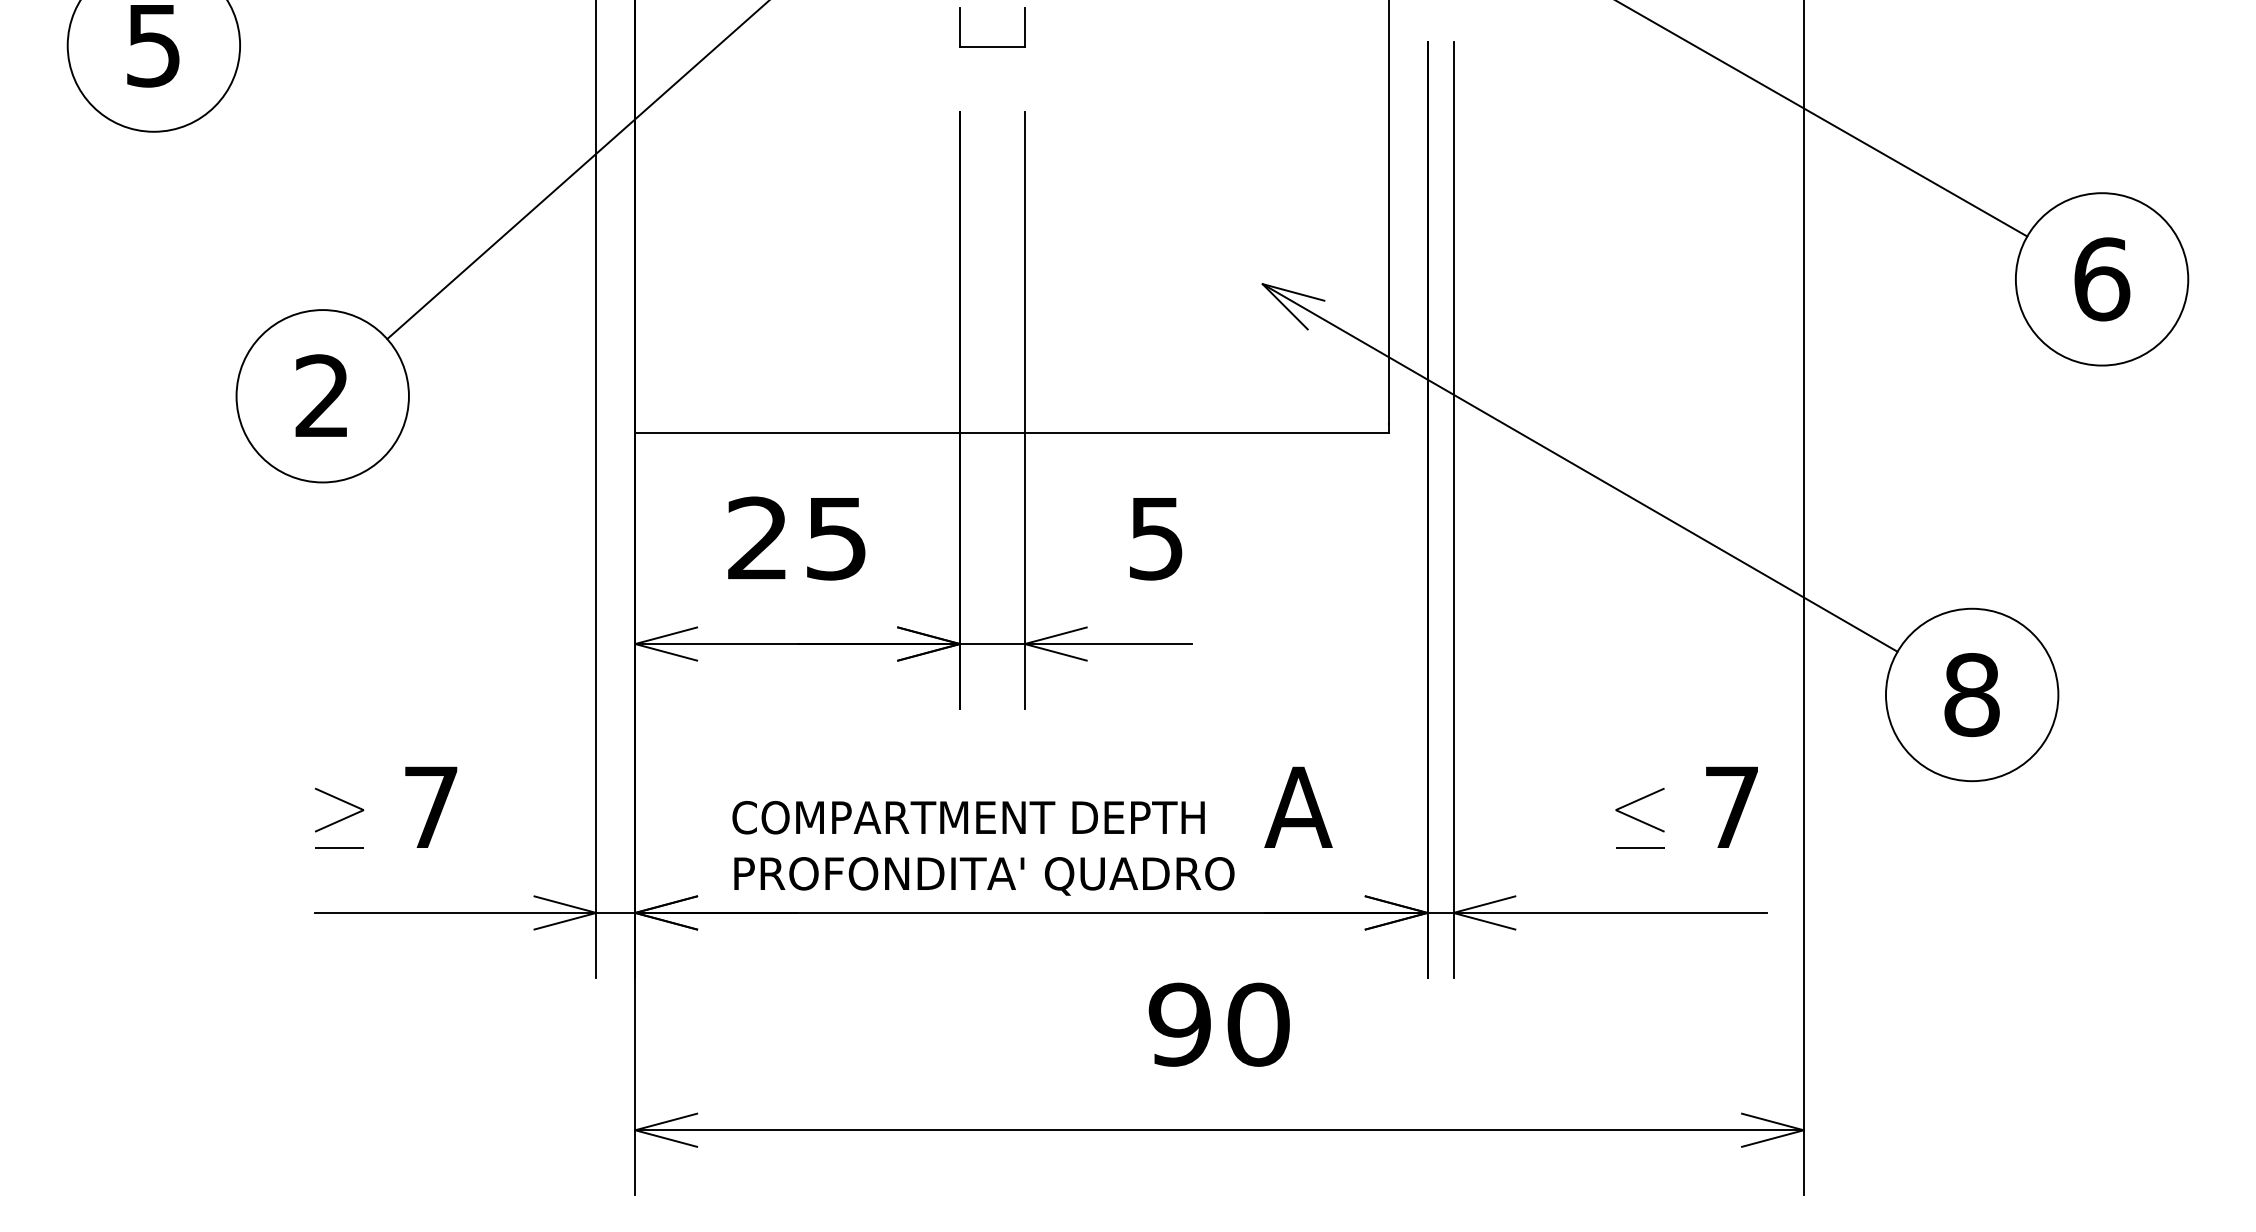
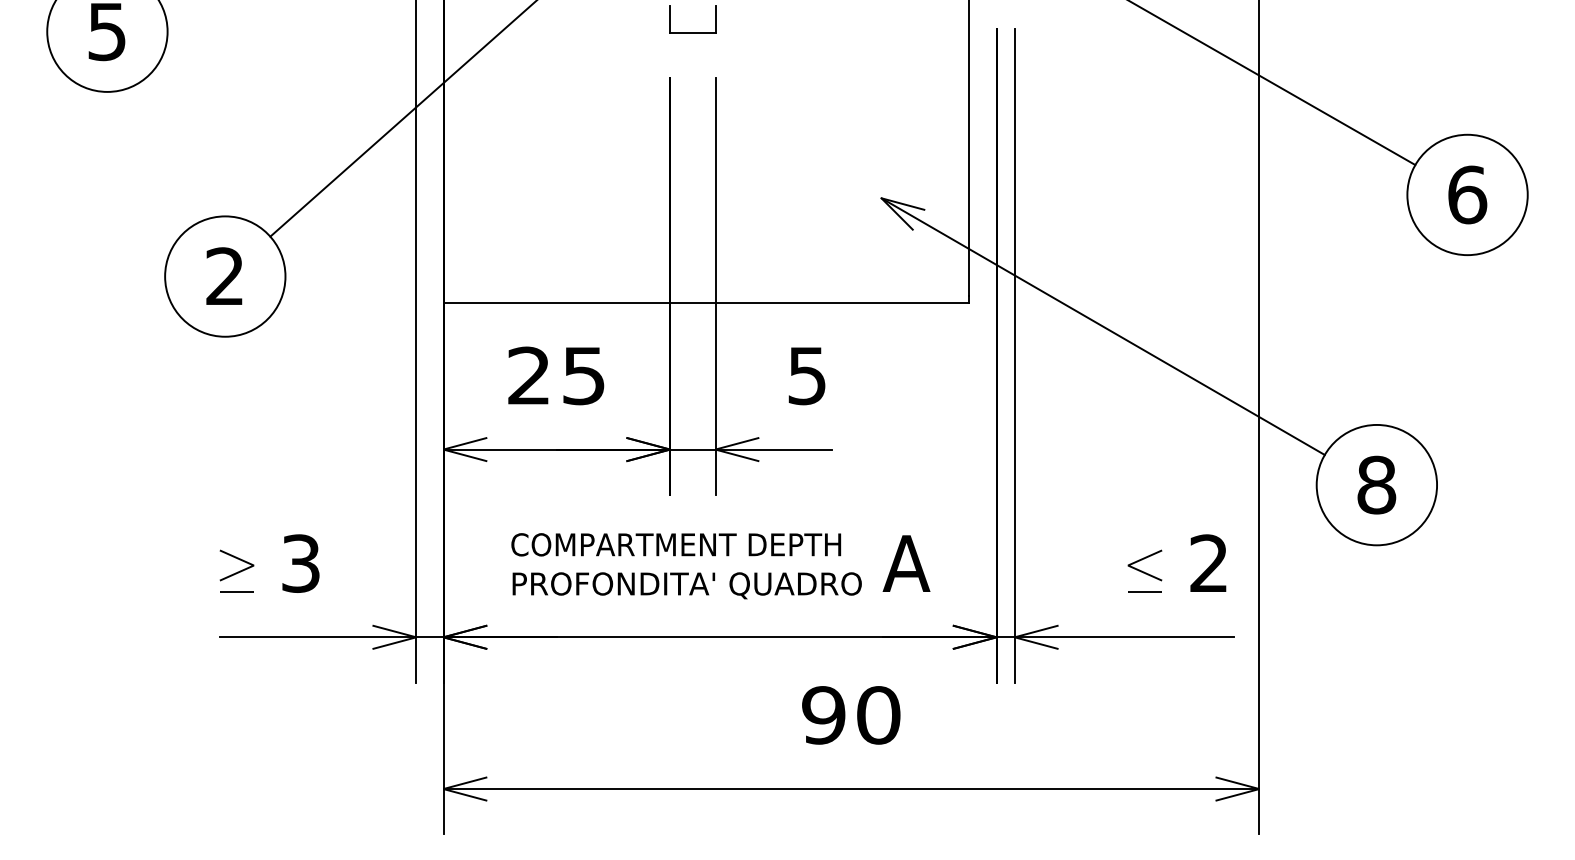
text: (1730, 805) -> (1208, 562), 7 -> 2
text: (430, 807) -> (300, 563), 7 -> 3
text: (983, 848) -> (686, 566), moved

